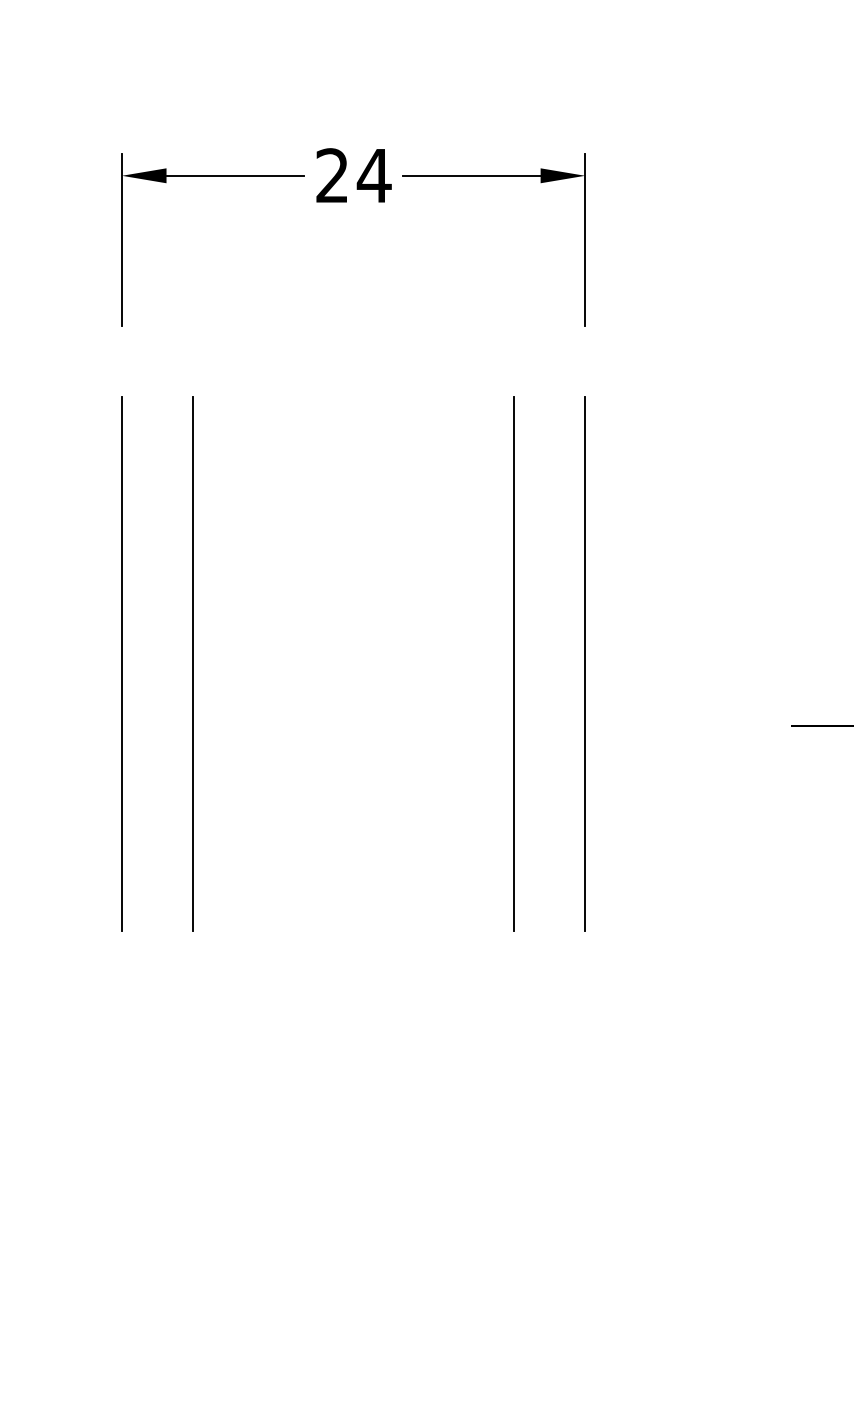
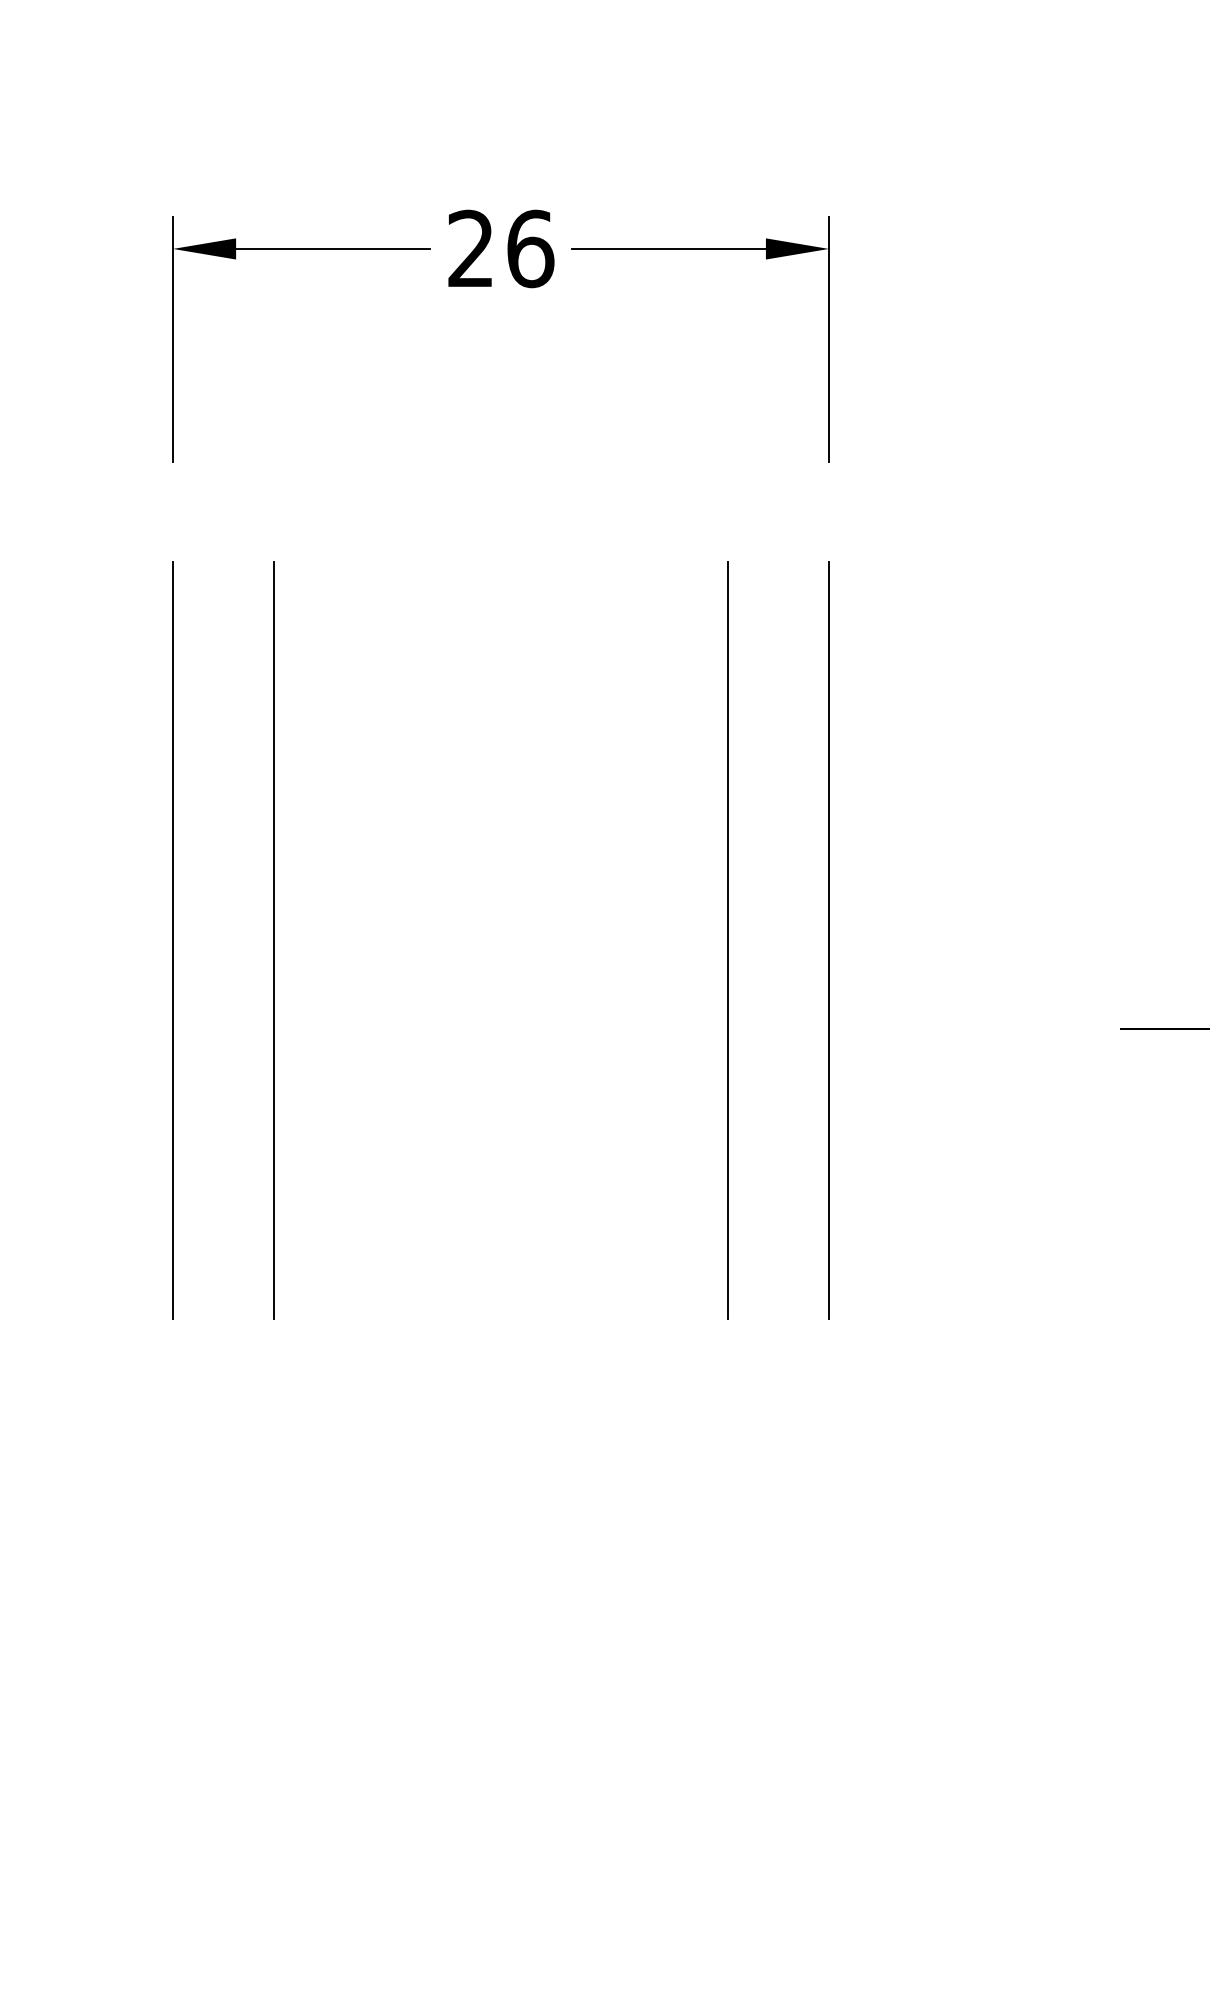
text: (374, 175) -> (530, 248), 24 -> 26

